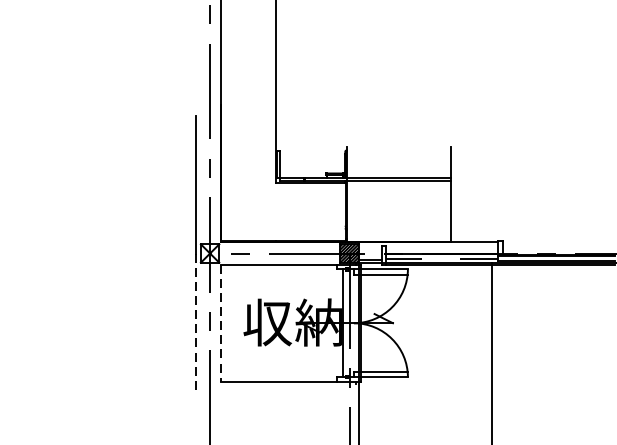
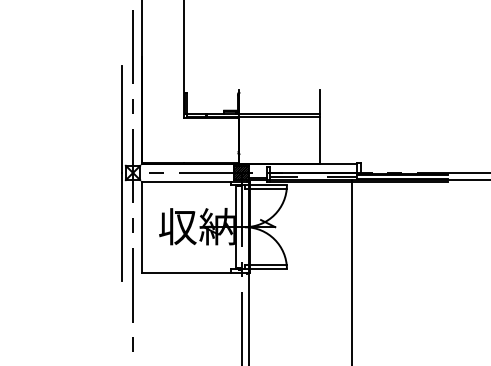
line: (196, 323) -> (122, 227), dashed -> solid
line: (220, 323) -> (141, 227), dashed -> solid

